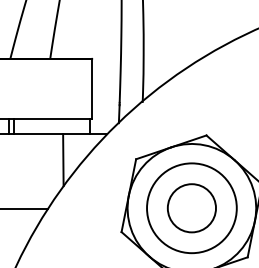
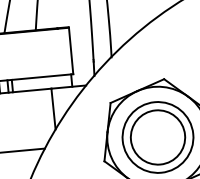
circle: (191, 207) -> (157, 136), size x1.43

